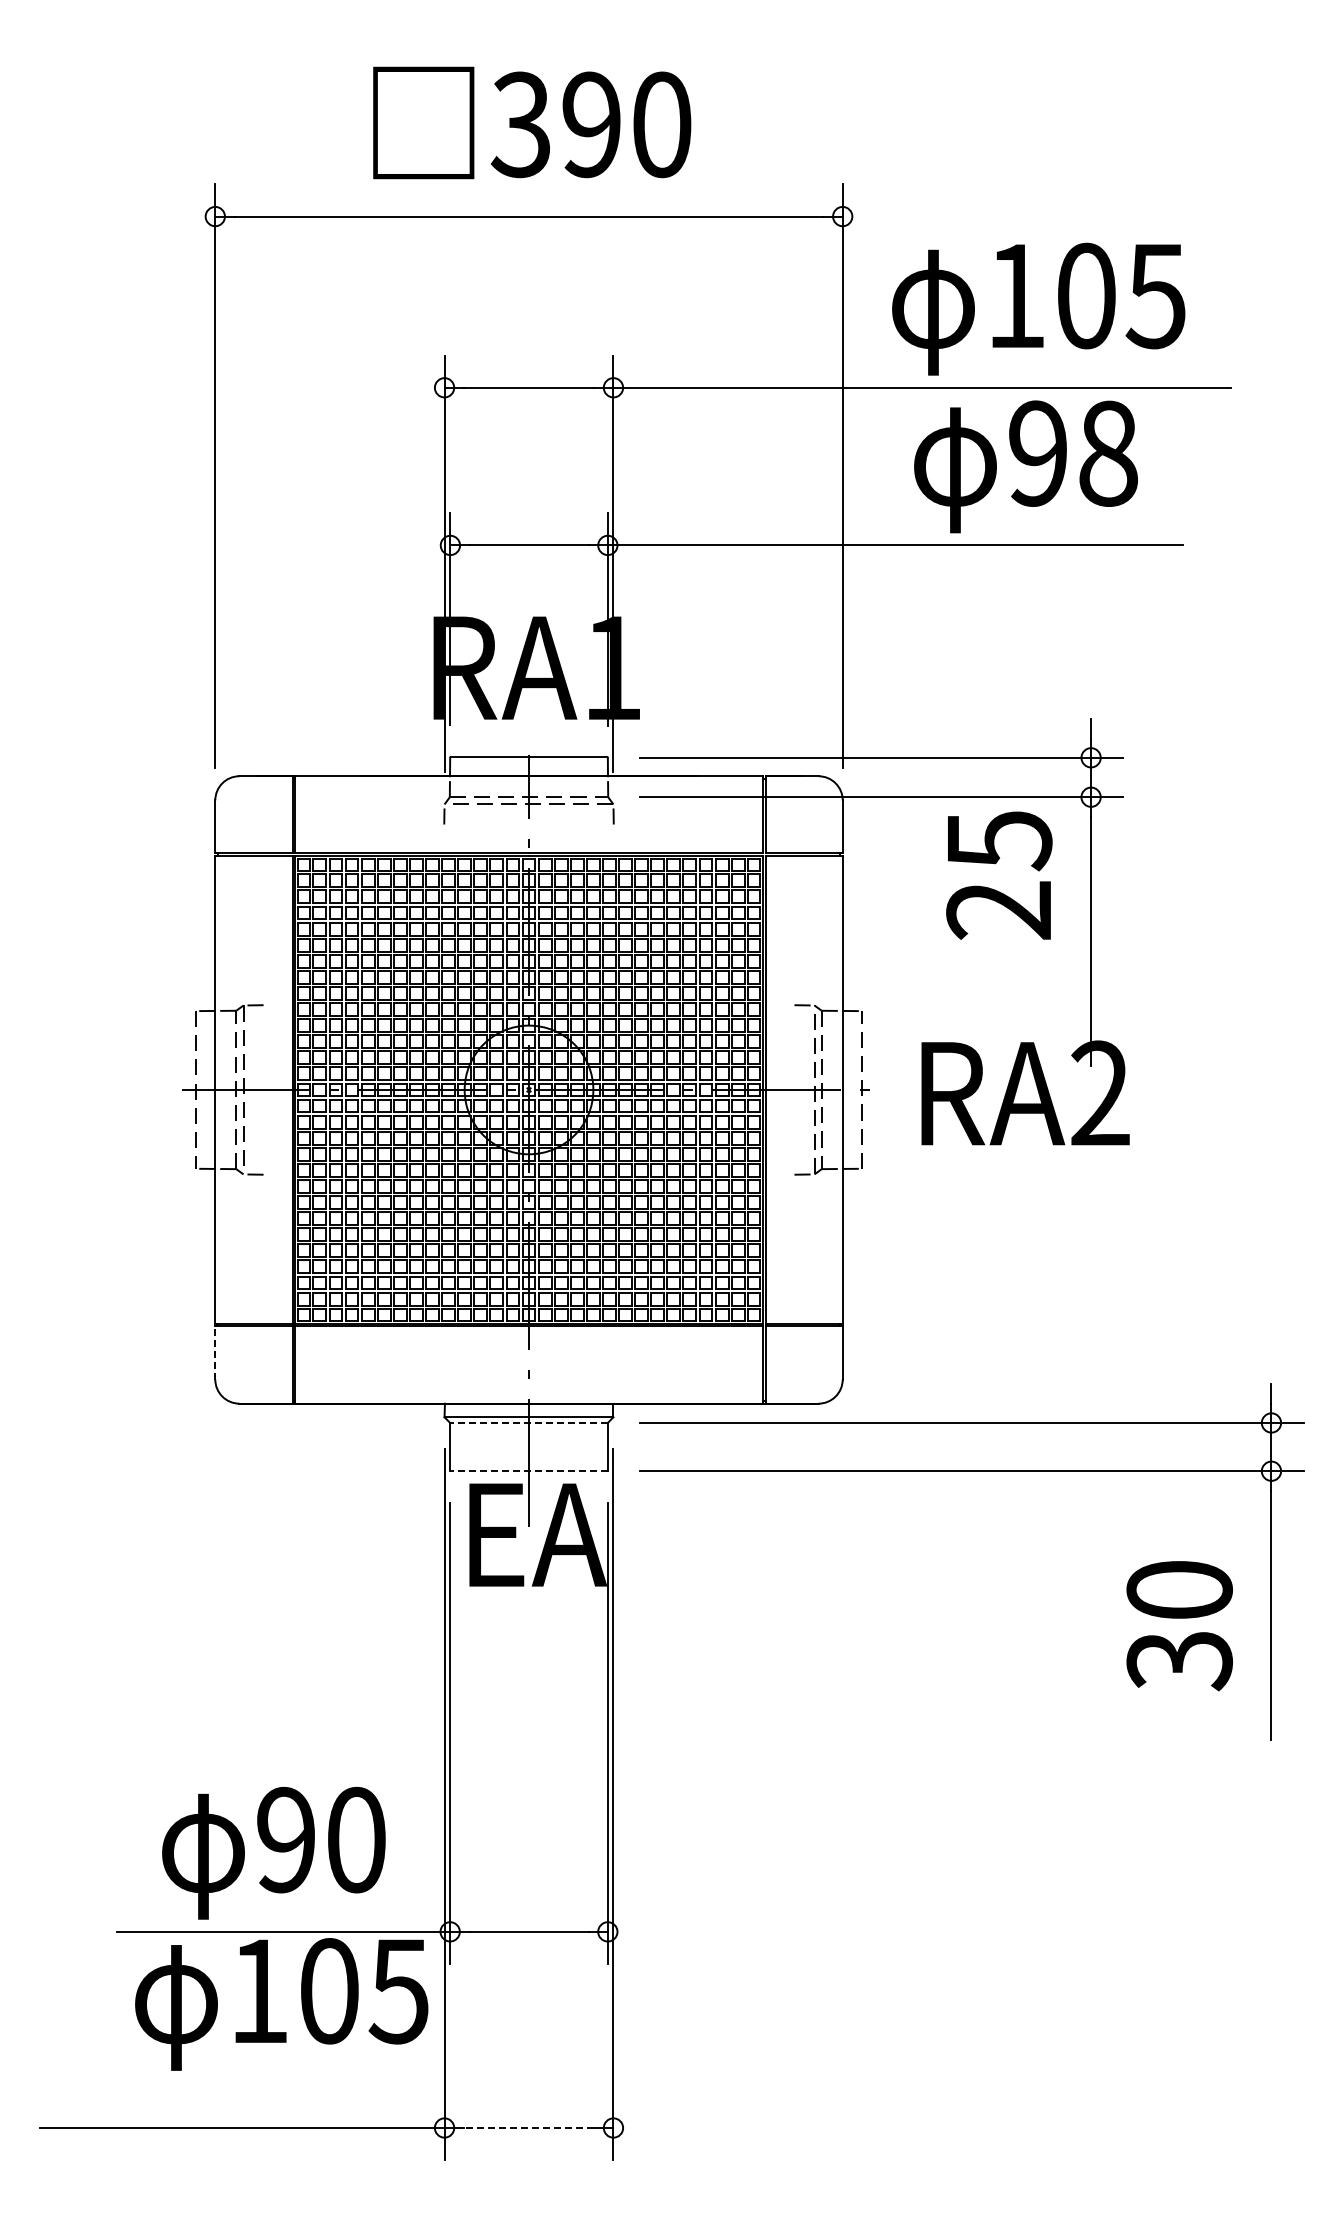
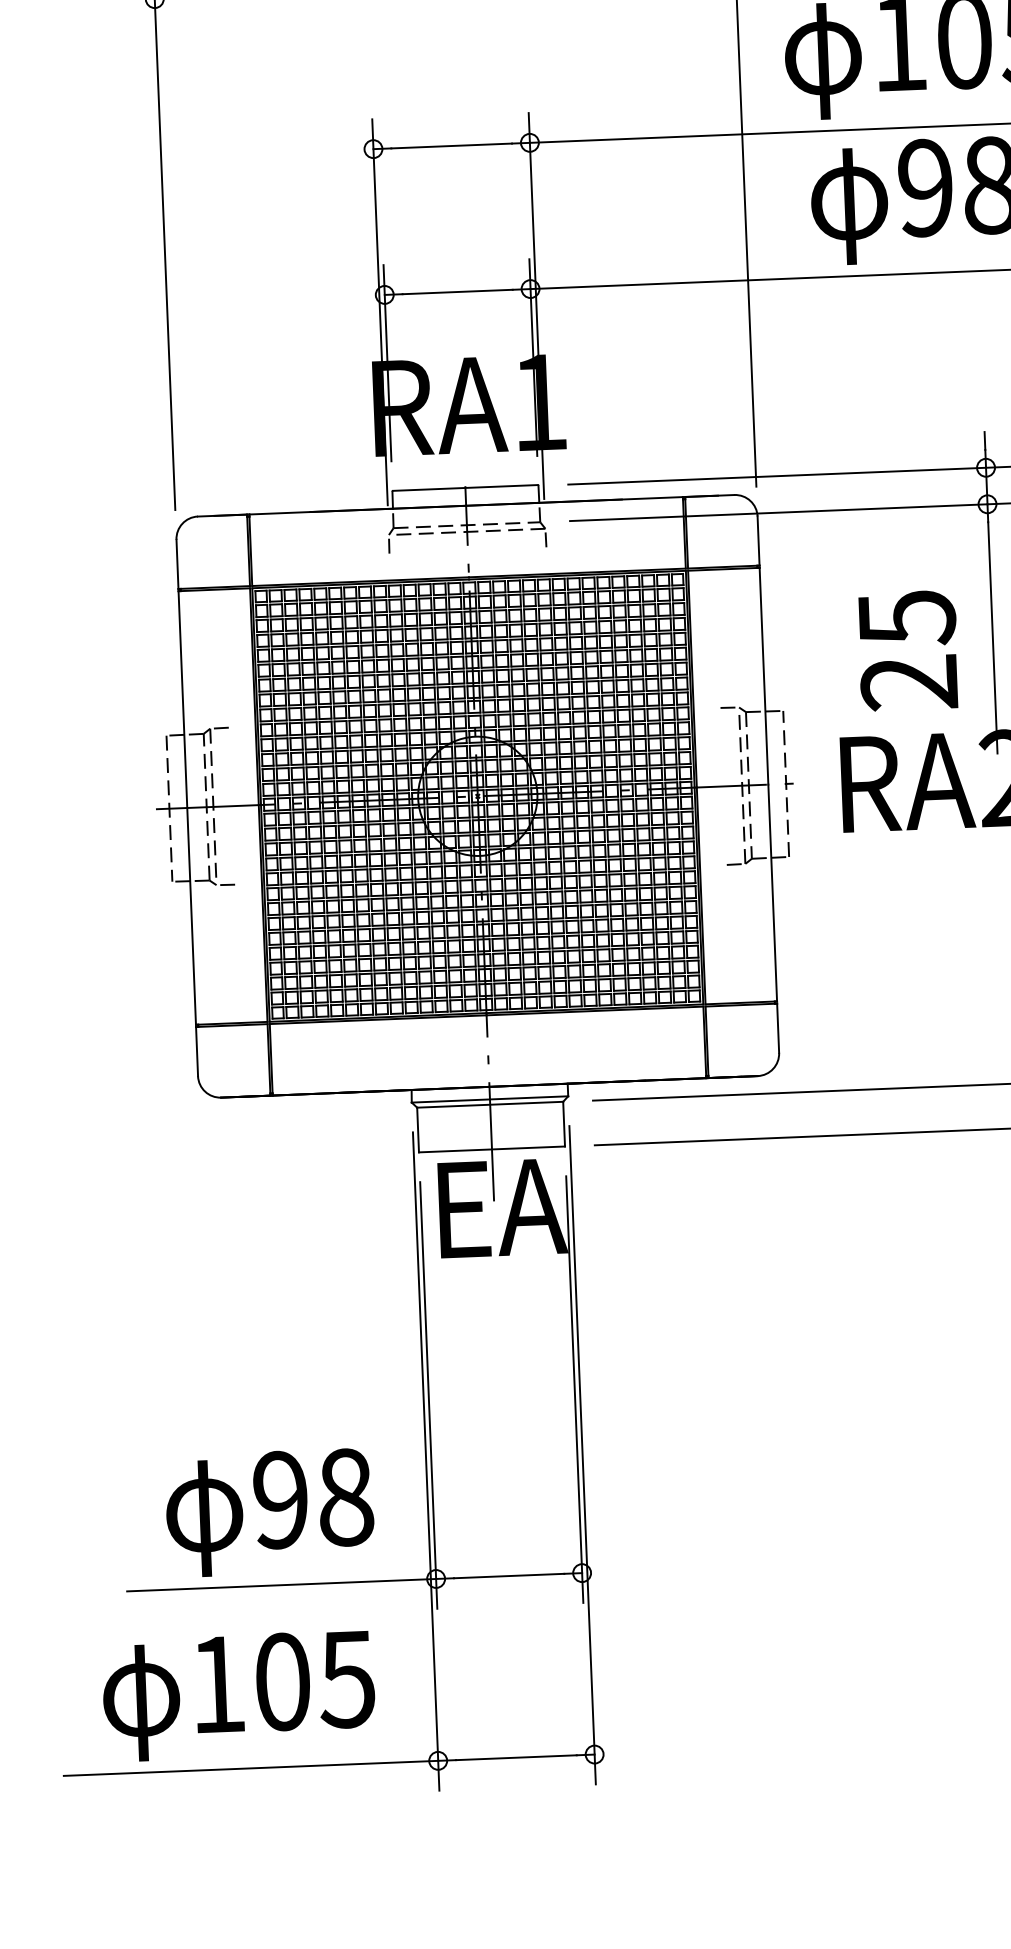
text: (999, 875) -> (908, 650), moved
line: (215, 1352) -> (197, 1051), dashed -> solid
line: (529, 1422) -> (490, 1104), dashed -> solid
line: (529, 1471) -> (492, 1149), dashed -> solid
text: (356, 1839) -> (345, 1496), 90 -> 98
text: (281, 2004) -> (238, 1696), moved
line: (528, 2128) -> (515, 1758), dashed -> solid

